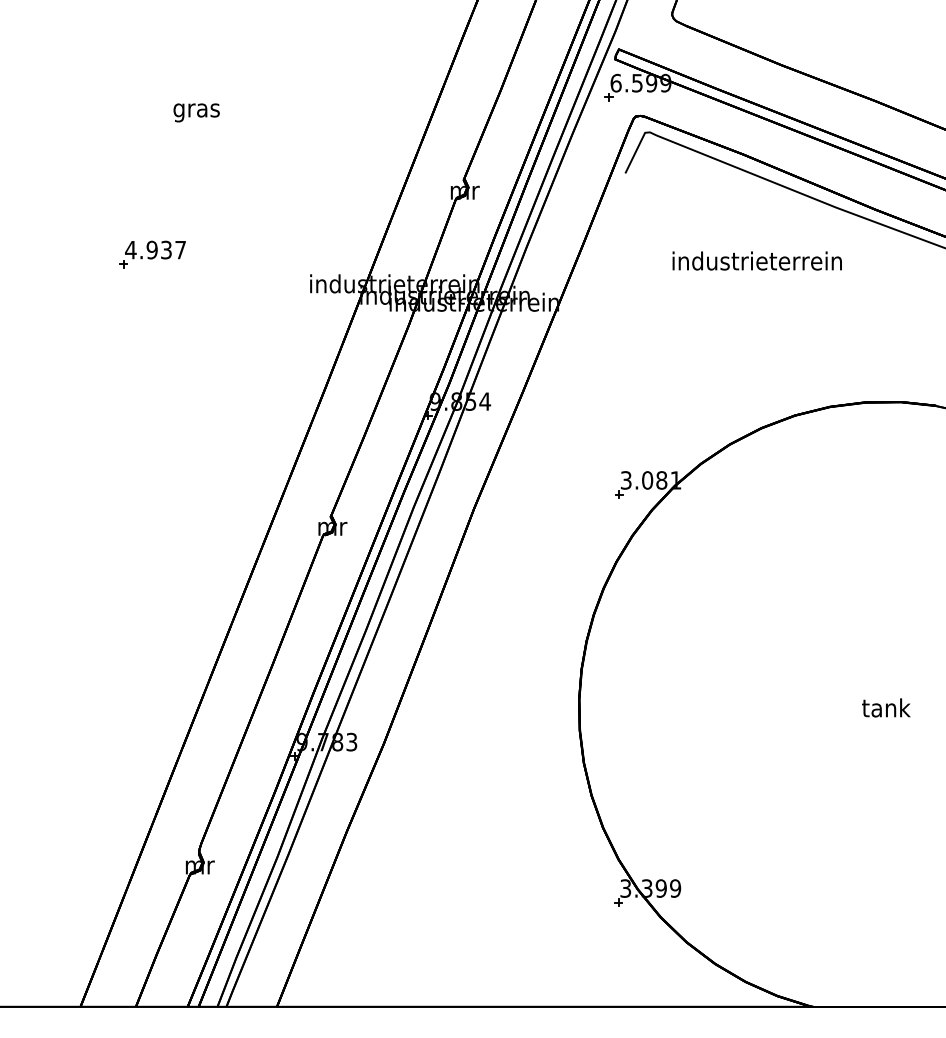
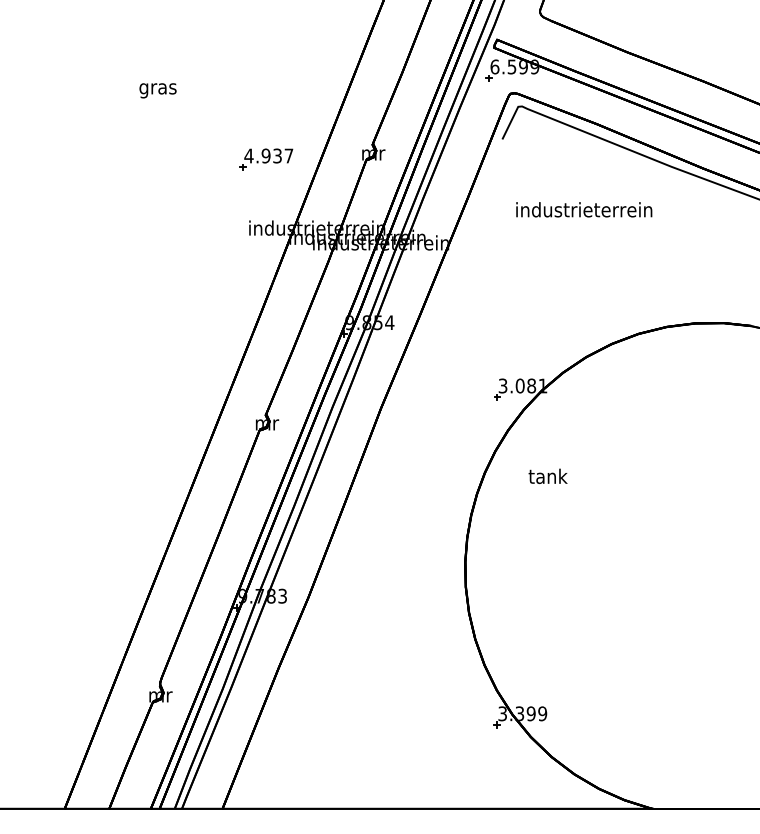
part: (152, 254) -> (266, 159), moved
text: (756, 260) -> (583, 209), moved
text: (886, 707) -> (548, 476), moved

